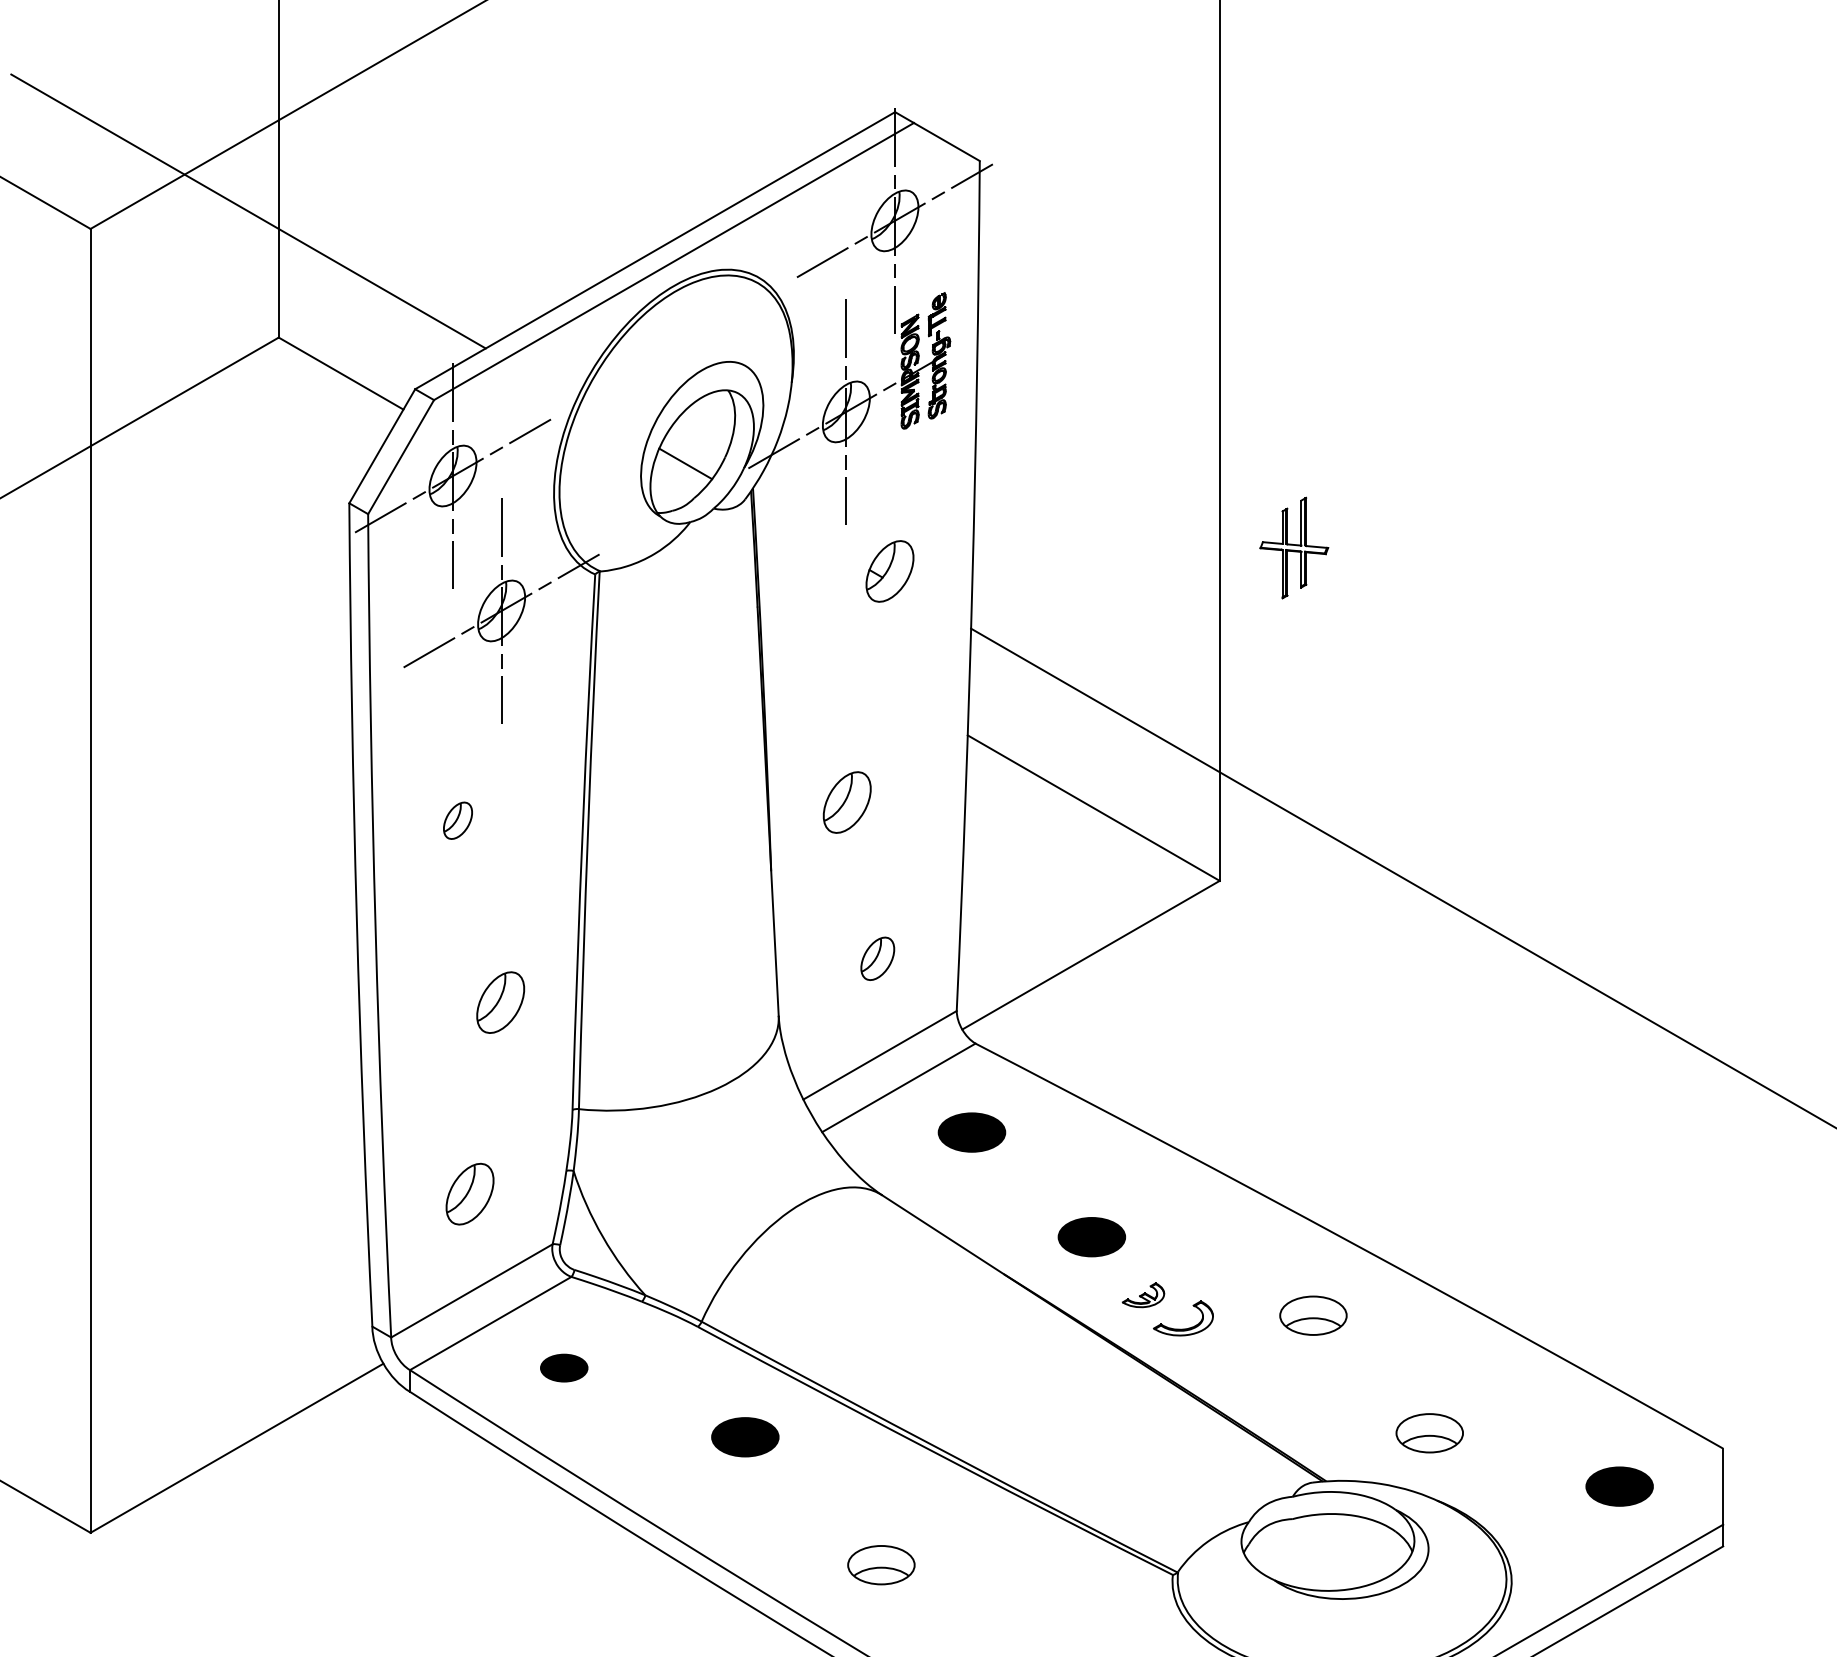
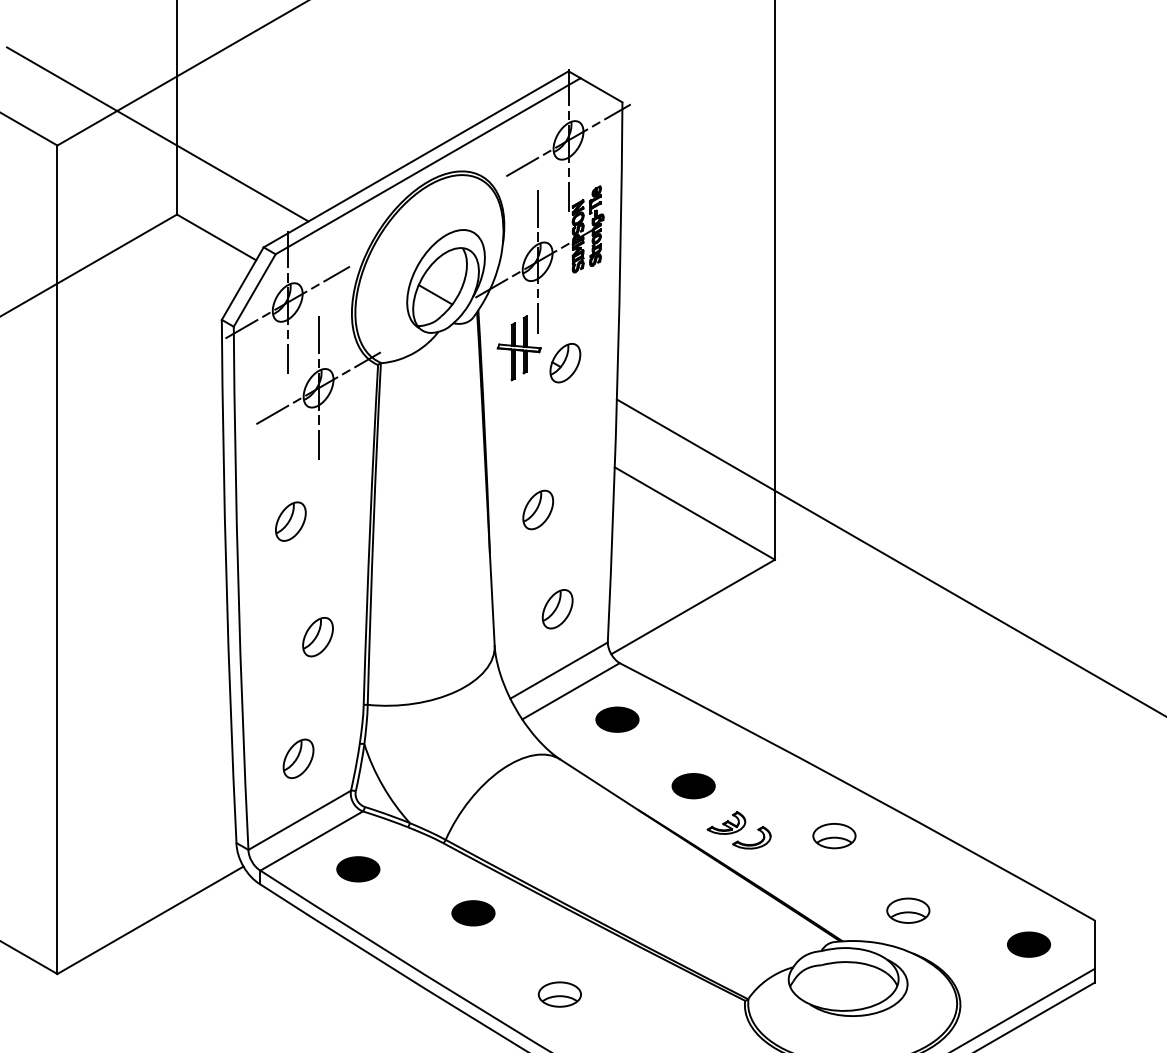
part: (1293, 548) -> (518, 348), moved
part: (457, 820) -> (290, 521), size x1.67
part: (877, 959) -> (557, 609), size x1.43
part: (1143, 1294) -> (726, 822), size x1.43
part: (564, 1368) -> (358, 869), size x1.43

